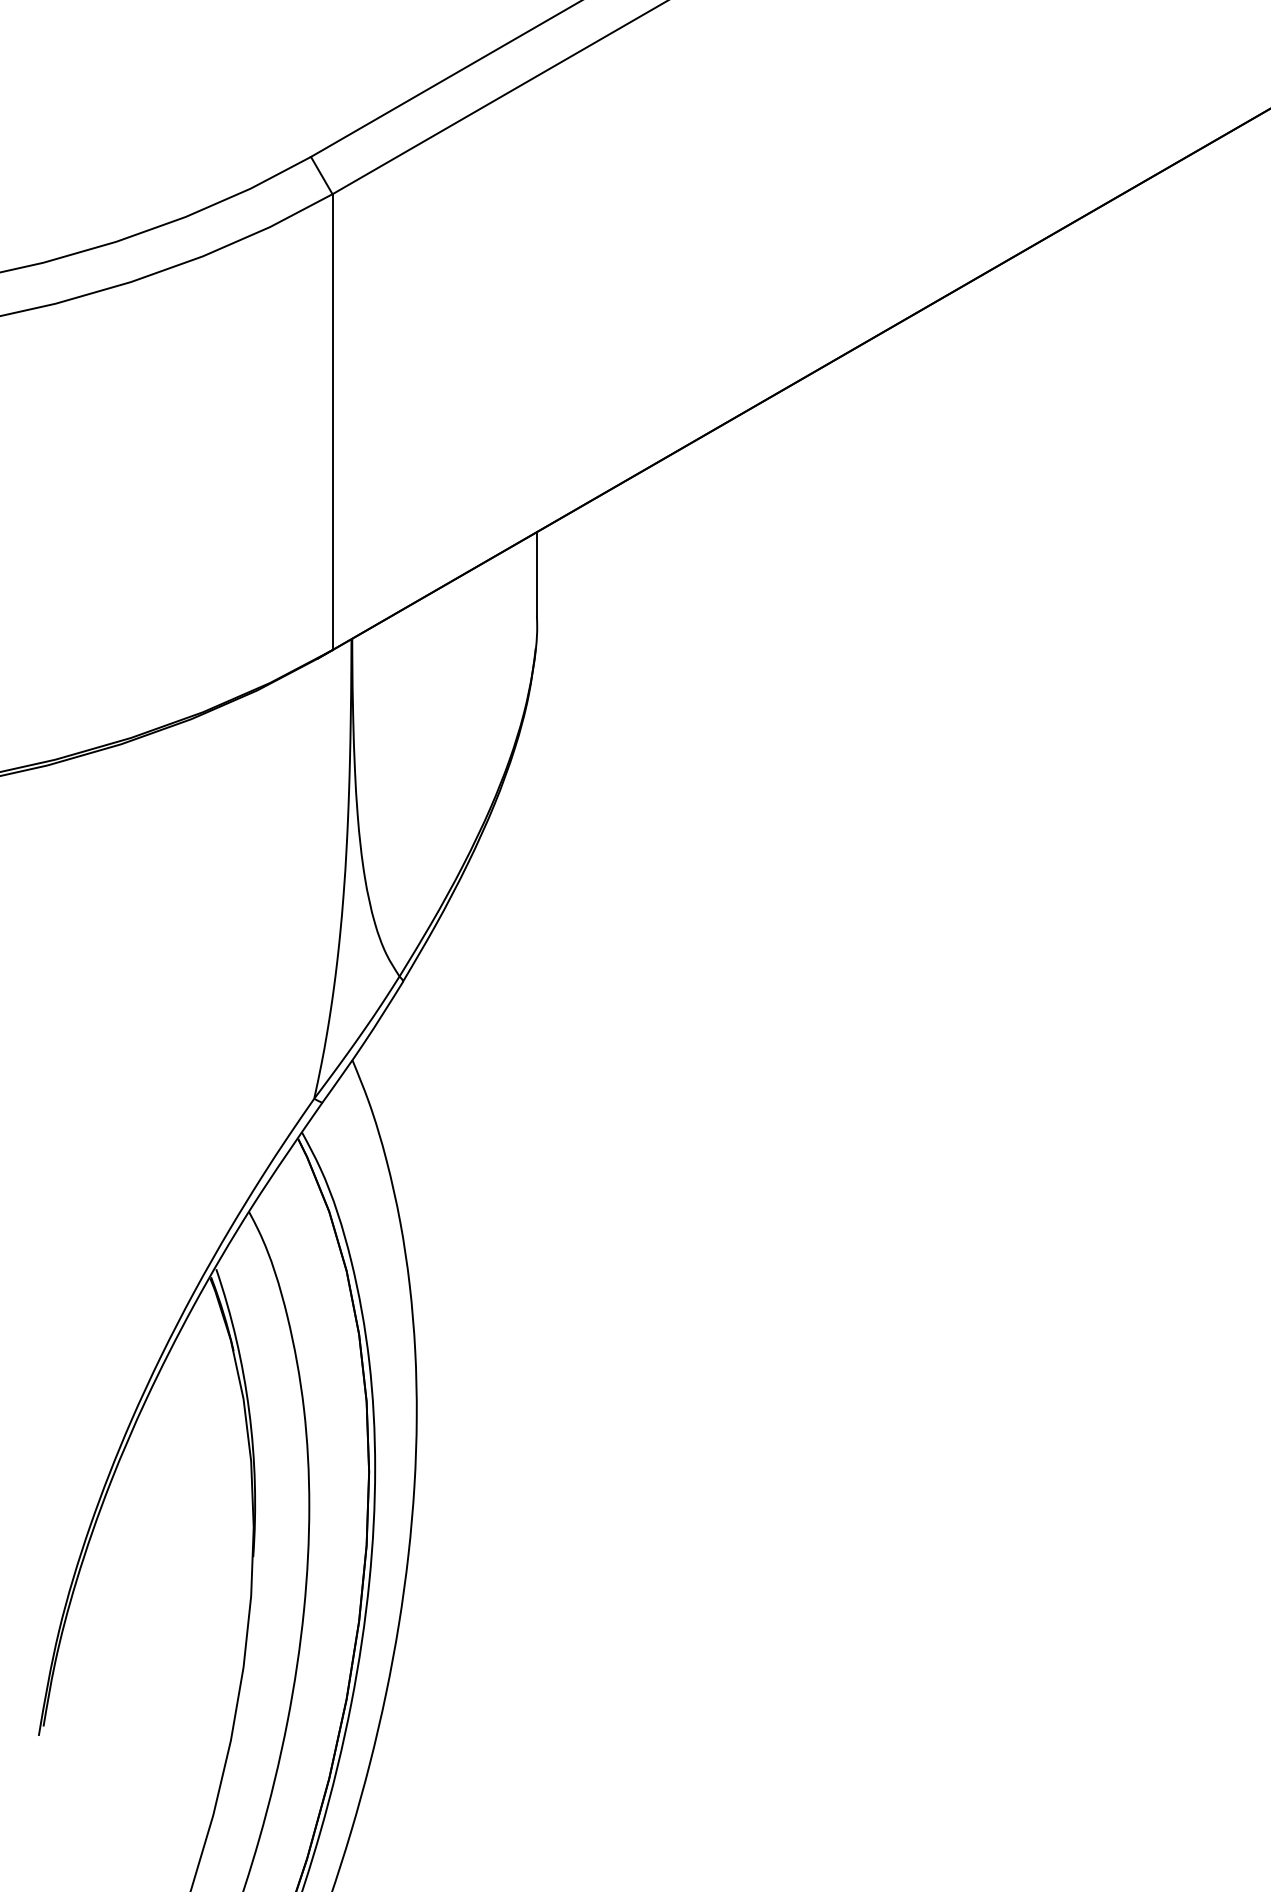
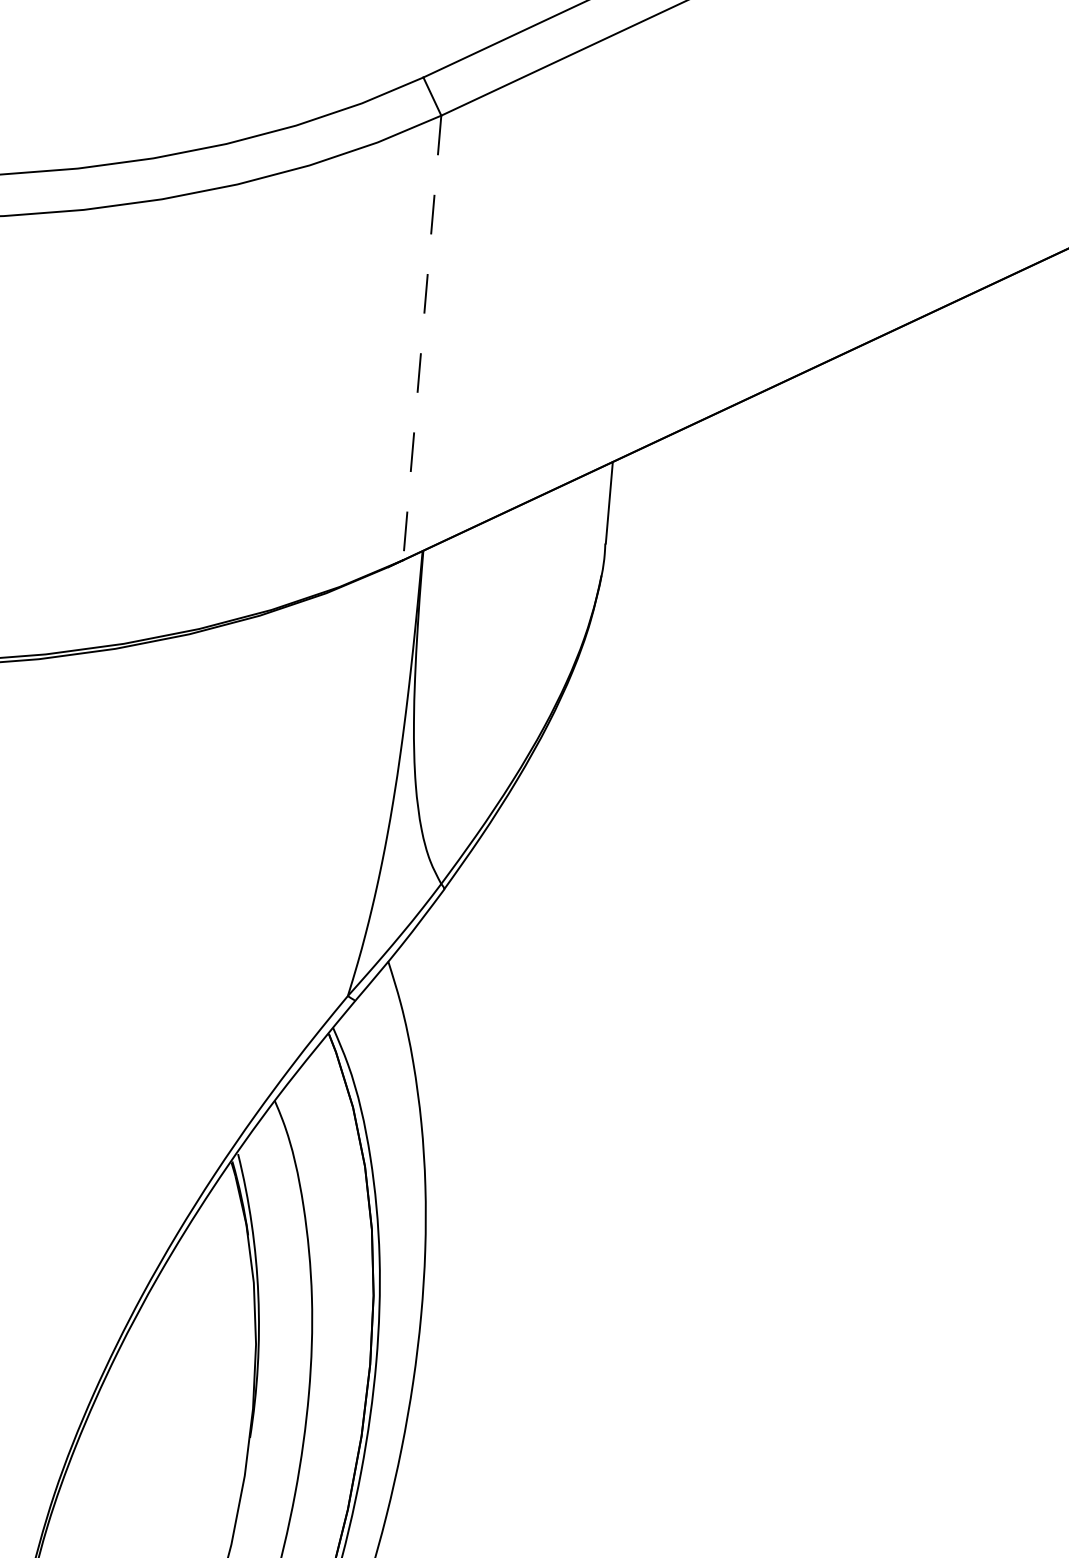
line: (332, 422) -> (422, 338), solid -> dashed

